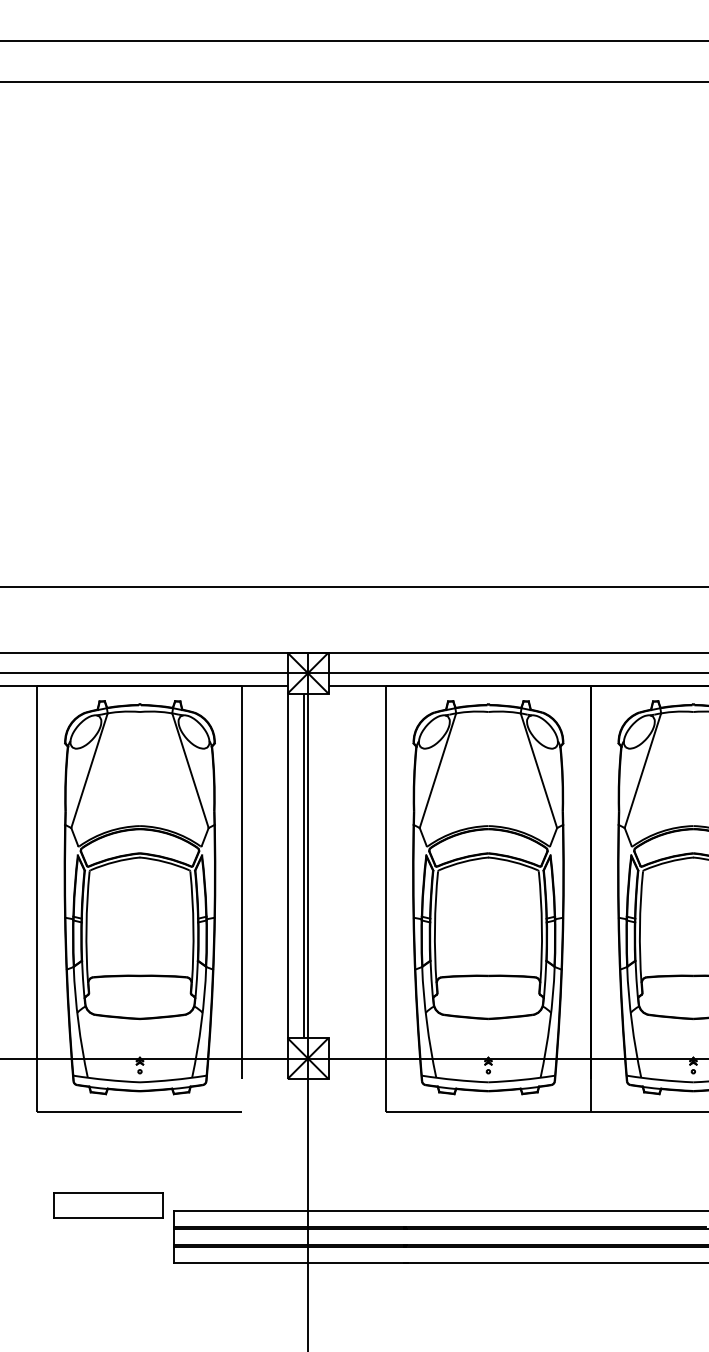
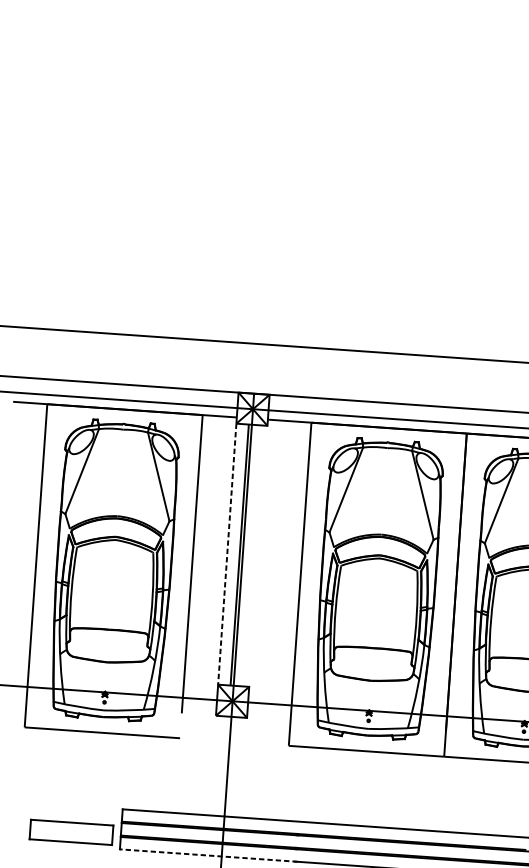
line: (287, 866) -> (227, 554), solid -> dashed
part: (108, 1205) -> (71, 832), moved
line: (290, 1263) -> (208, 855), solid -> dashed

